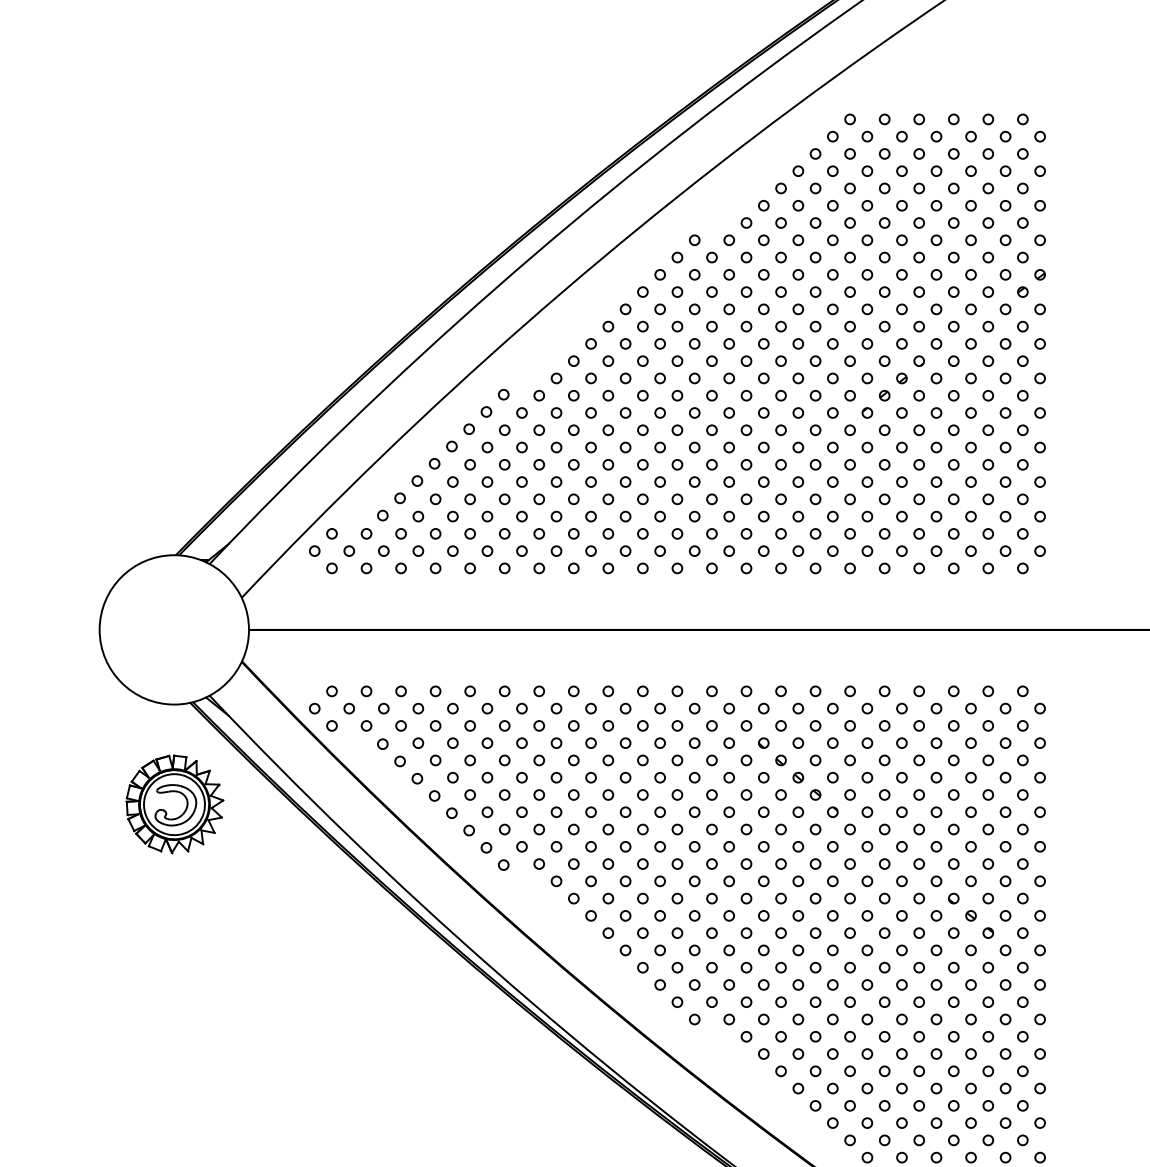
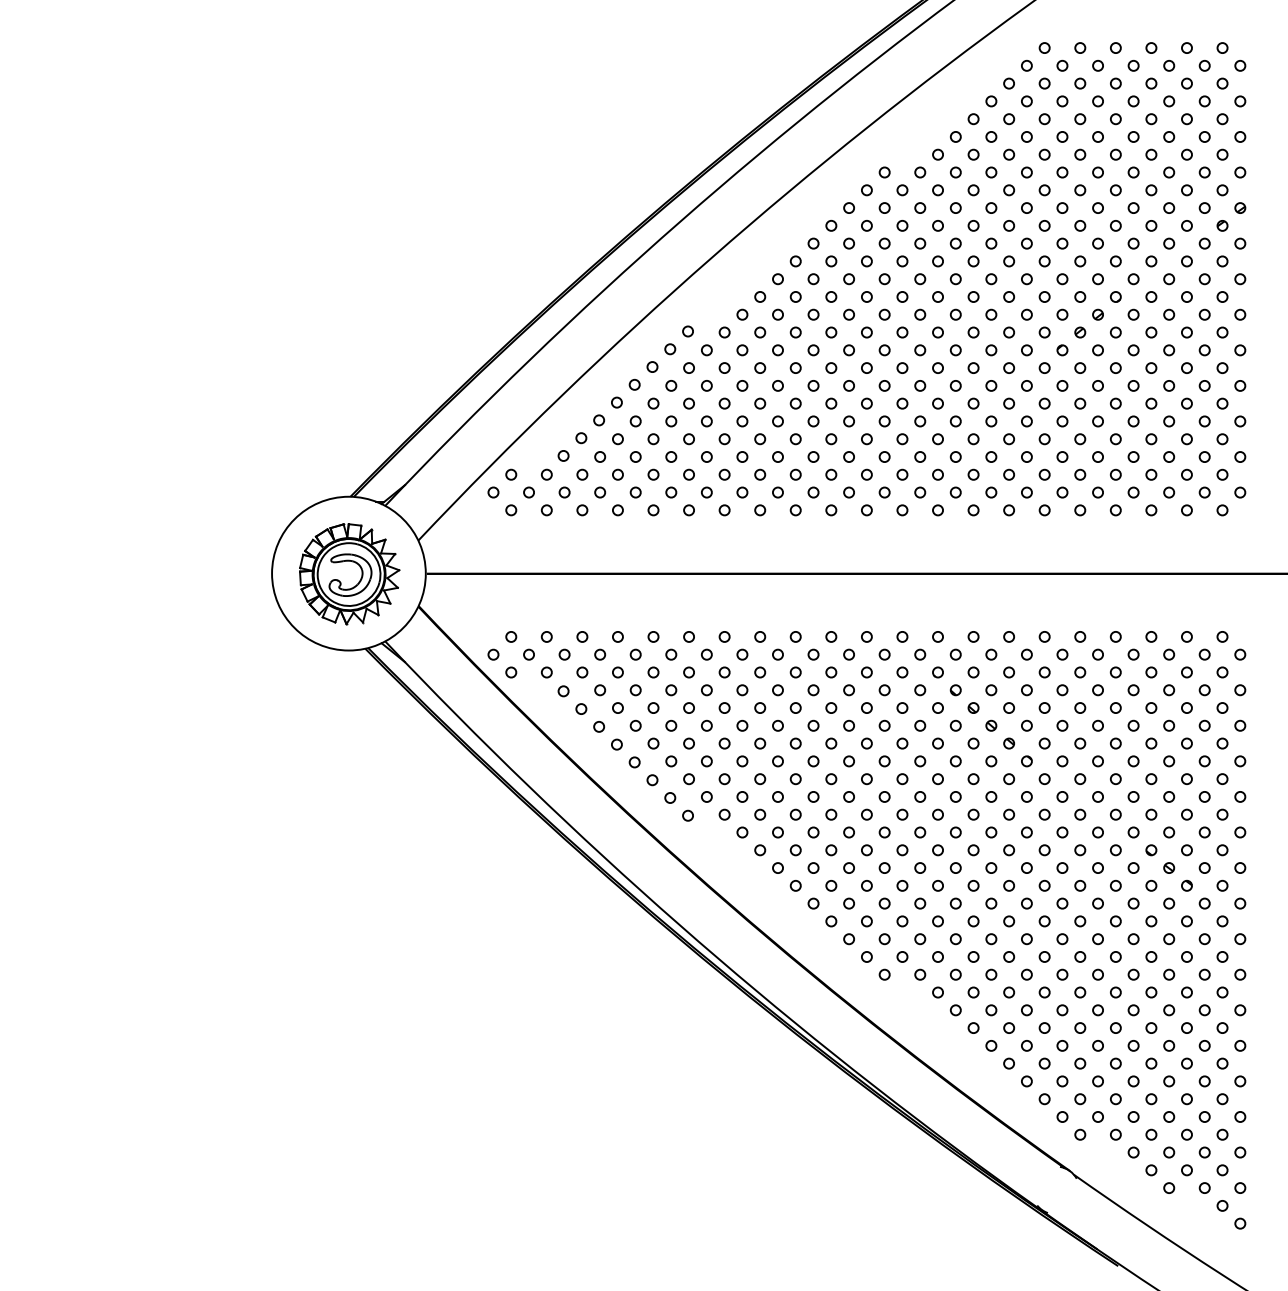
part: (174, 804) -> (349, 574), moved

